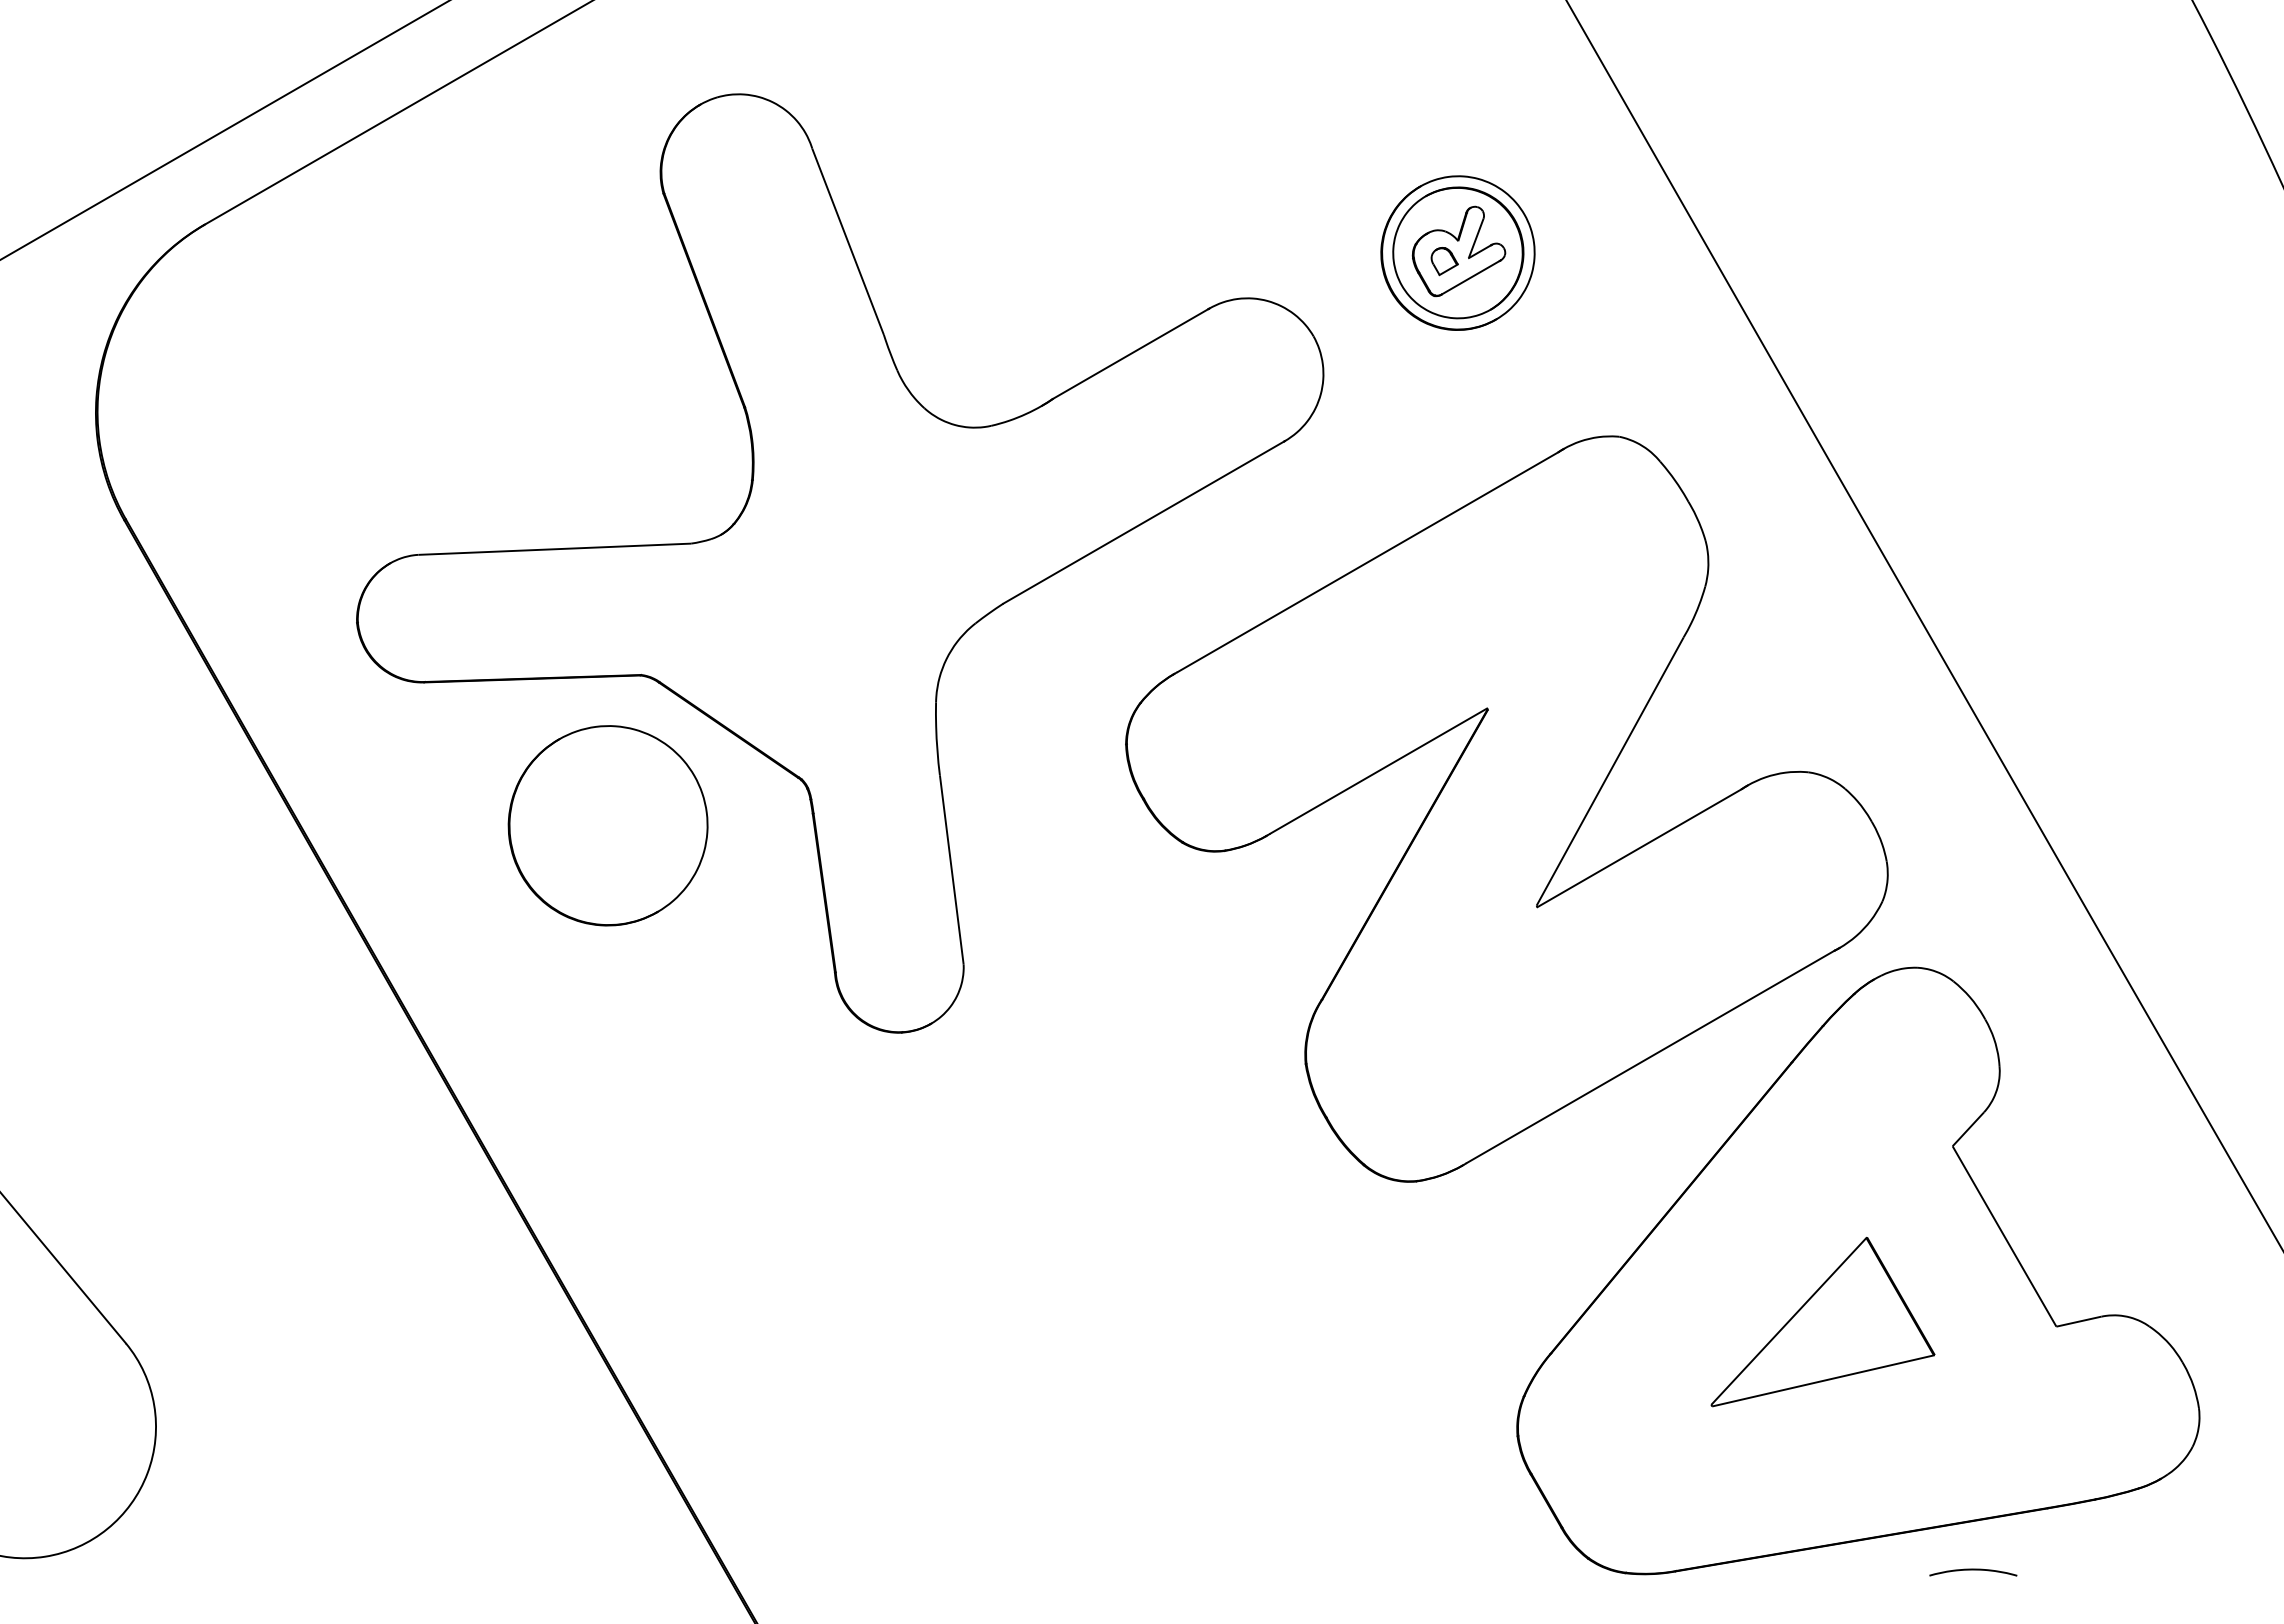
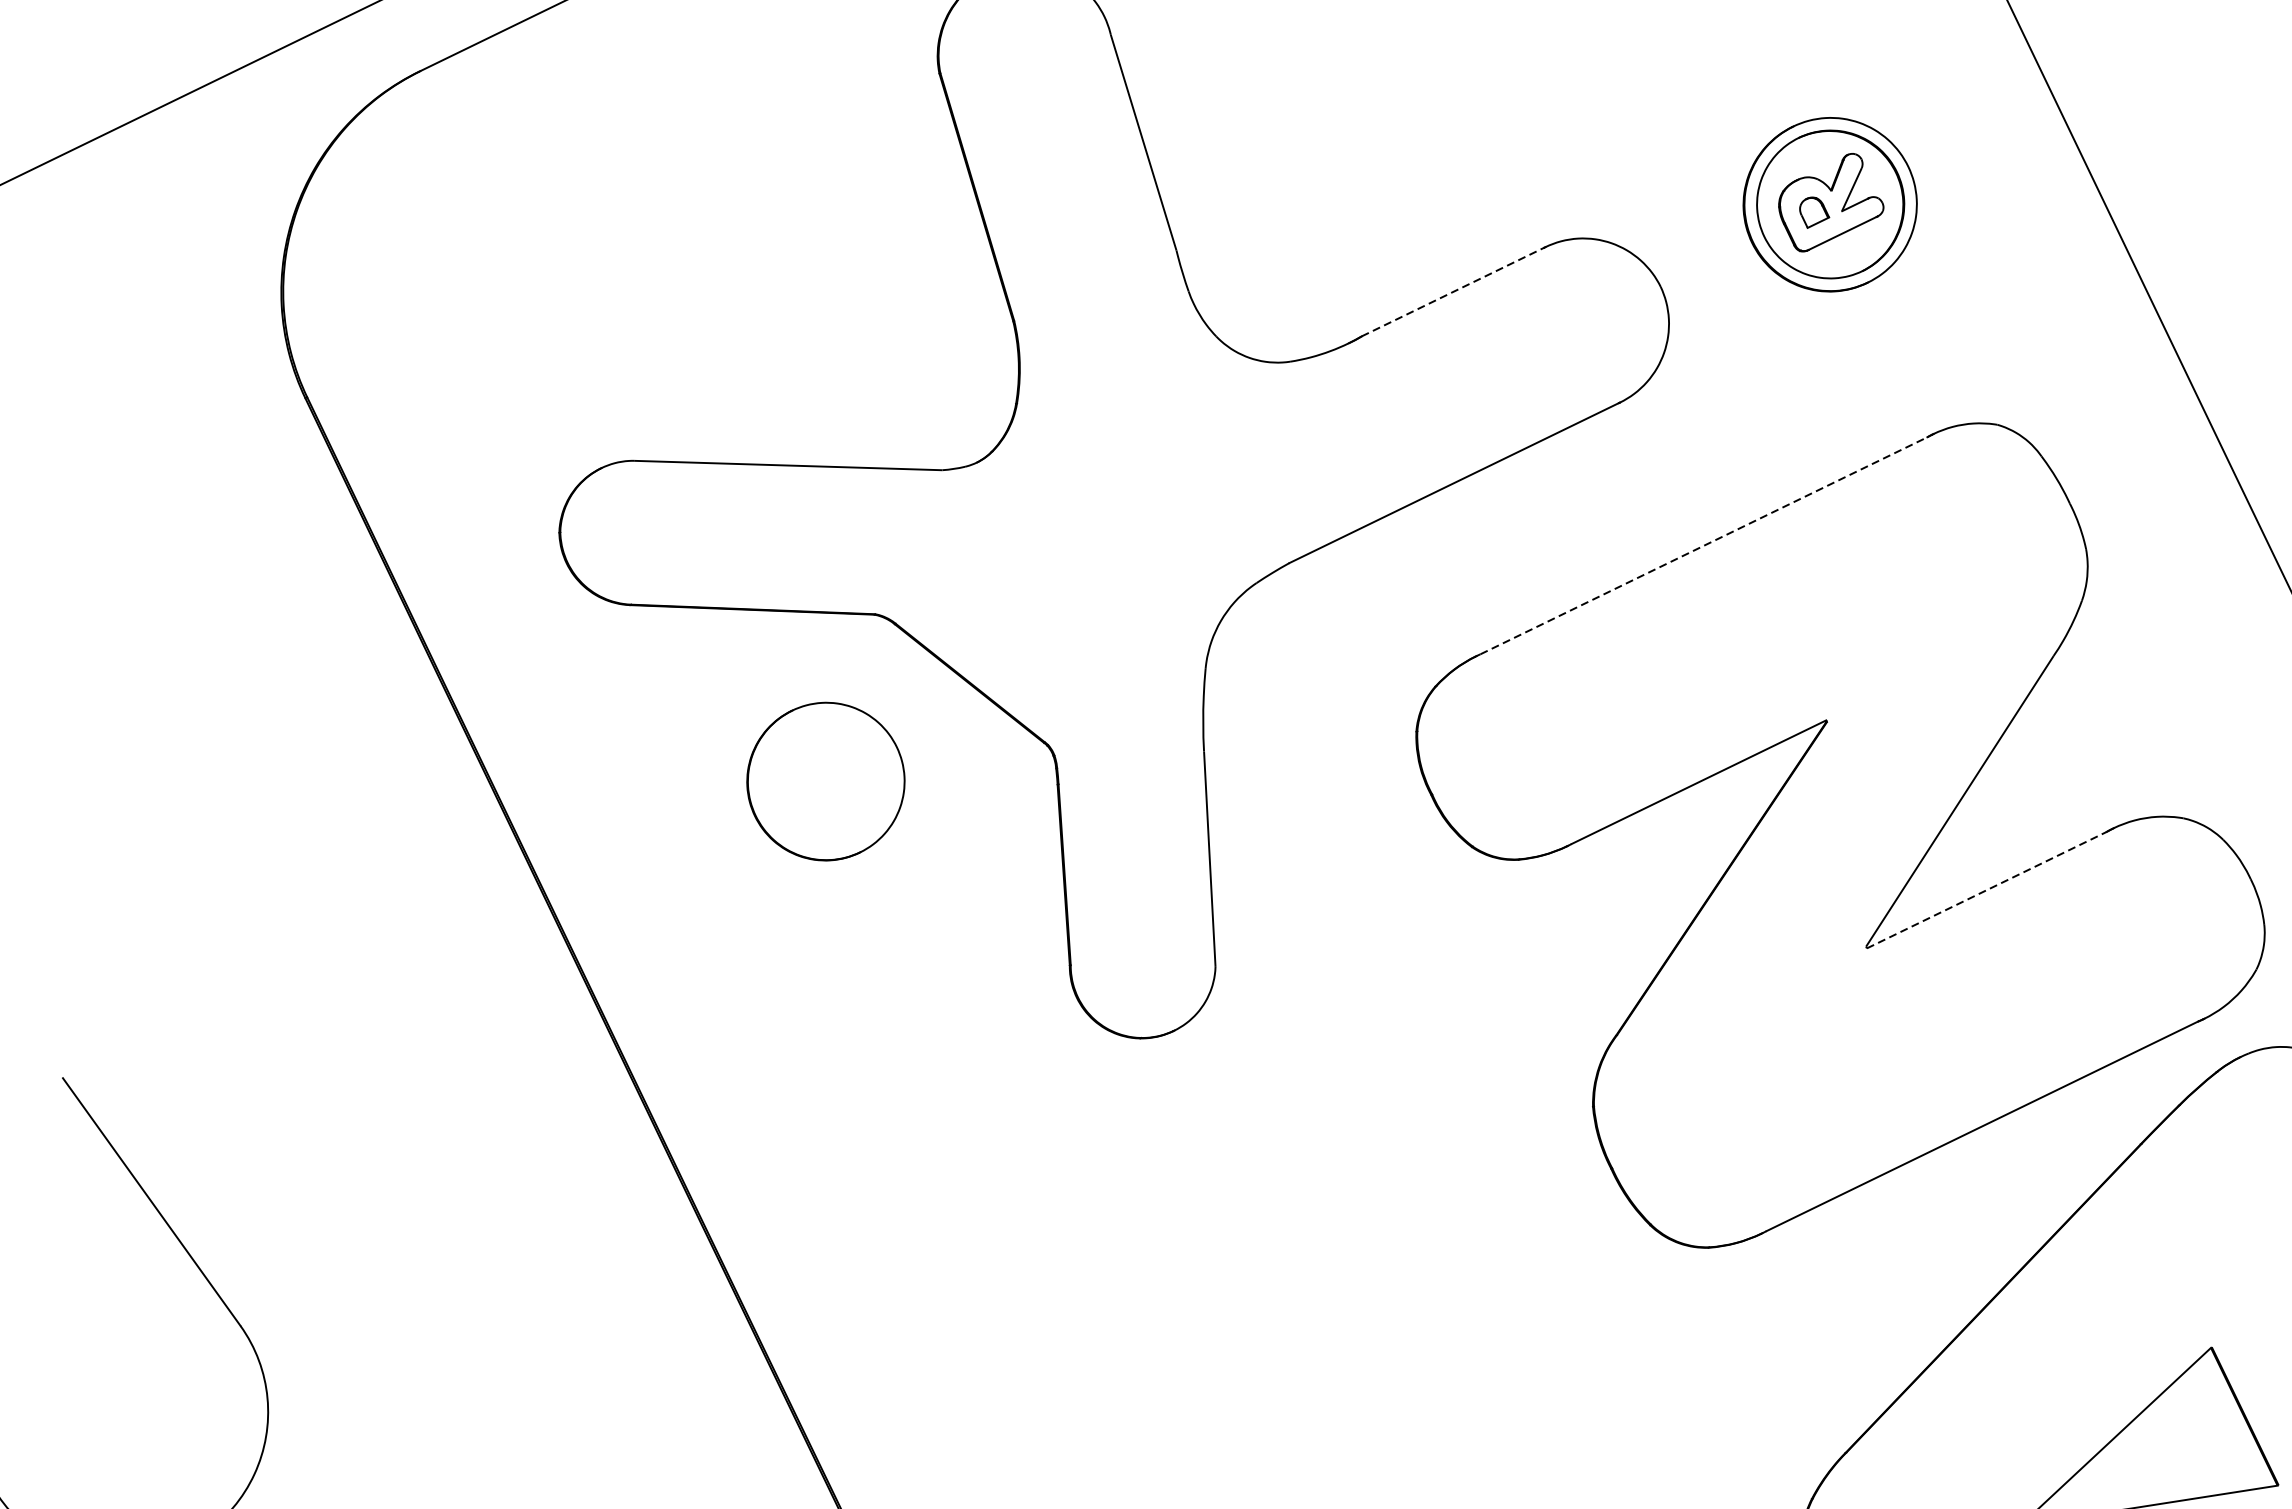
line: (1131, 353) -> (1454, 291), solid -> dashed
line: (1368, 562) -> (1704, 546), solid -> dashed
part: (607, 825) -> (825, 781), size x0.7
line: (1640, 847) -> (1987, 889), solid -> dashed

